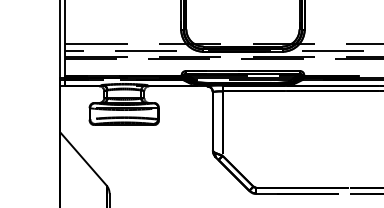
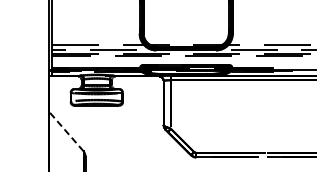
line: (84, 159) -> (66, 131), solid -> dashed

